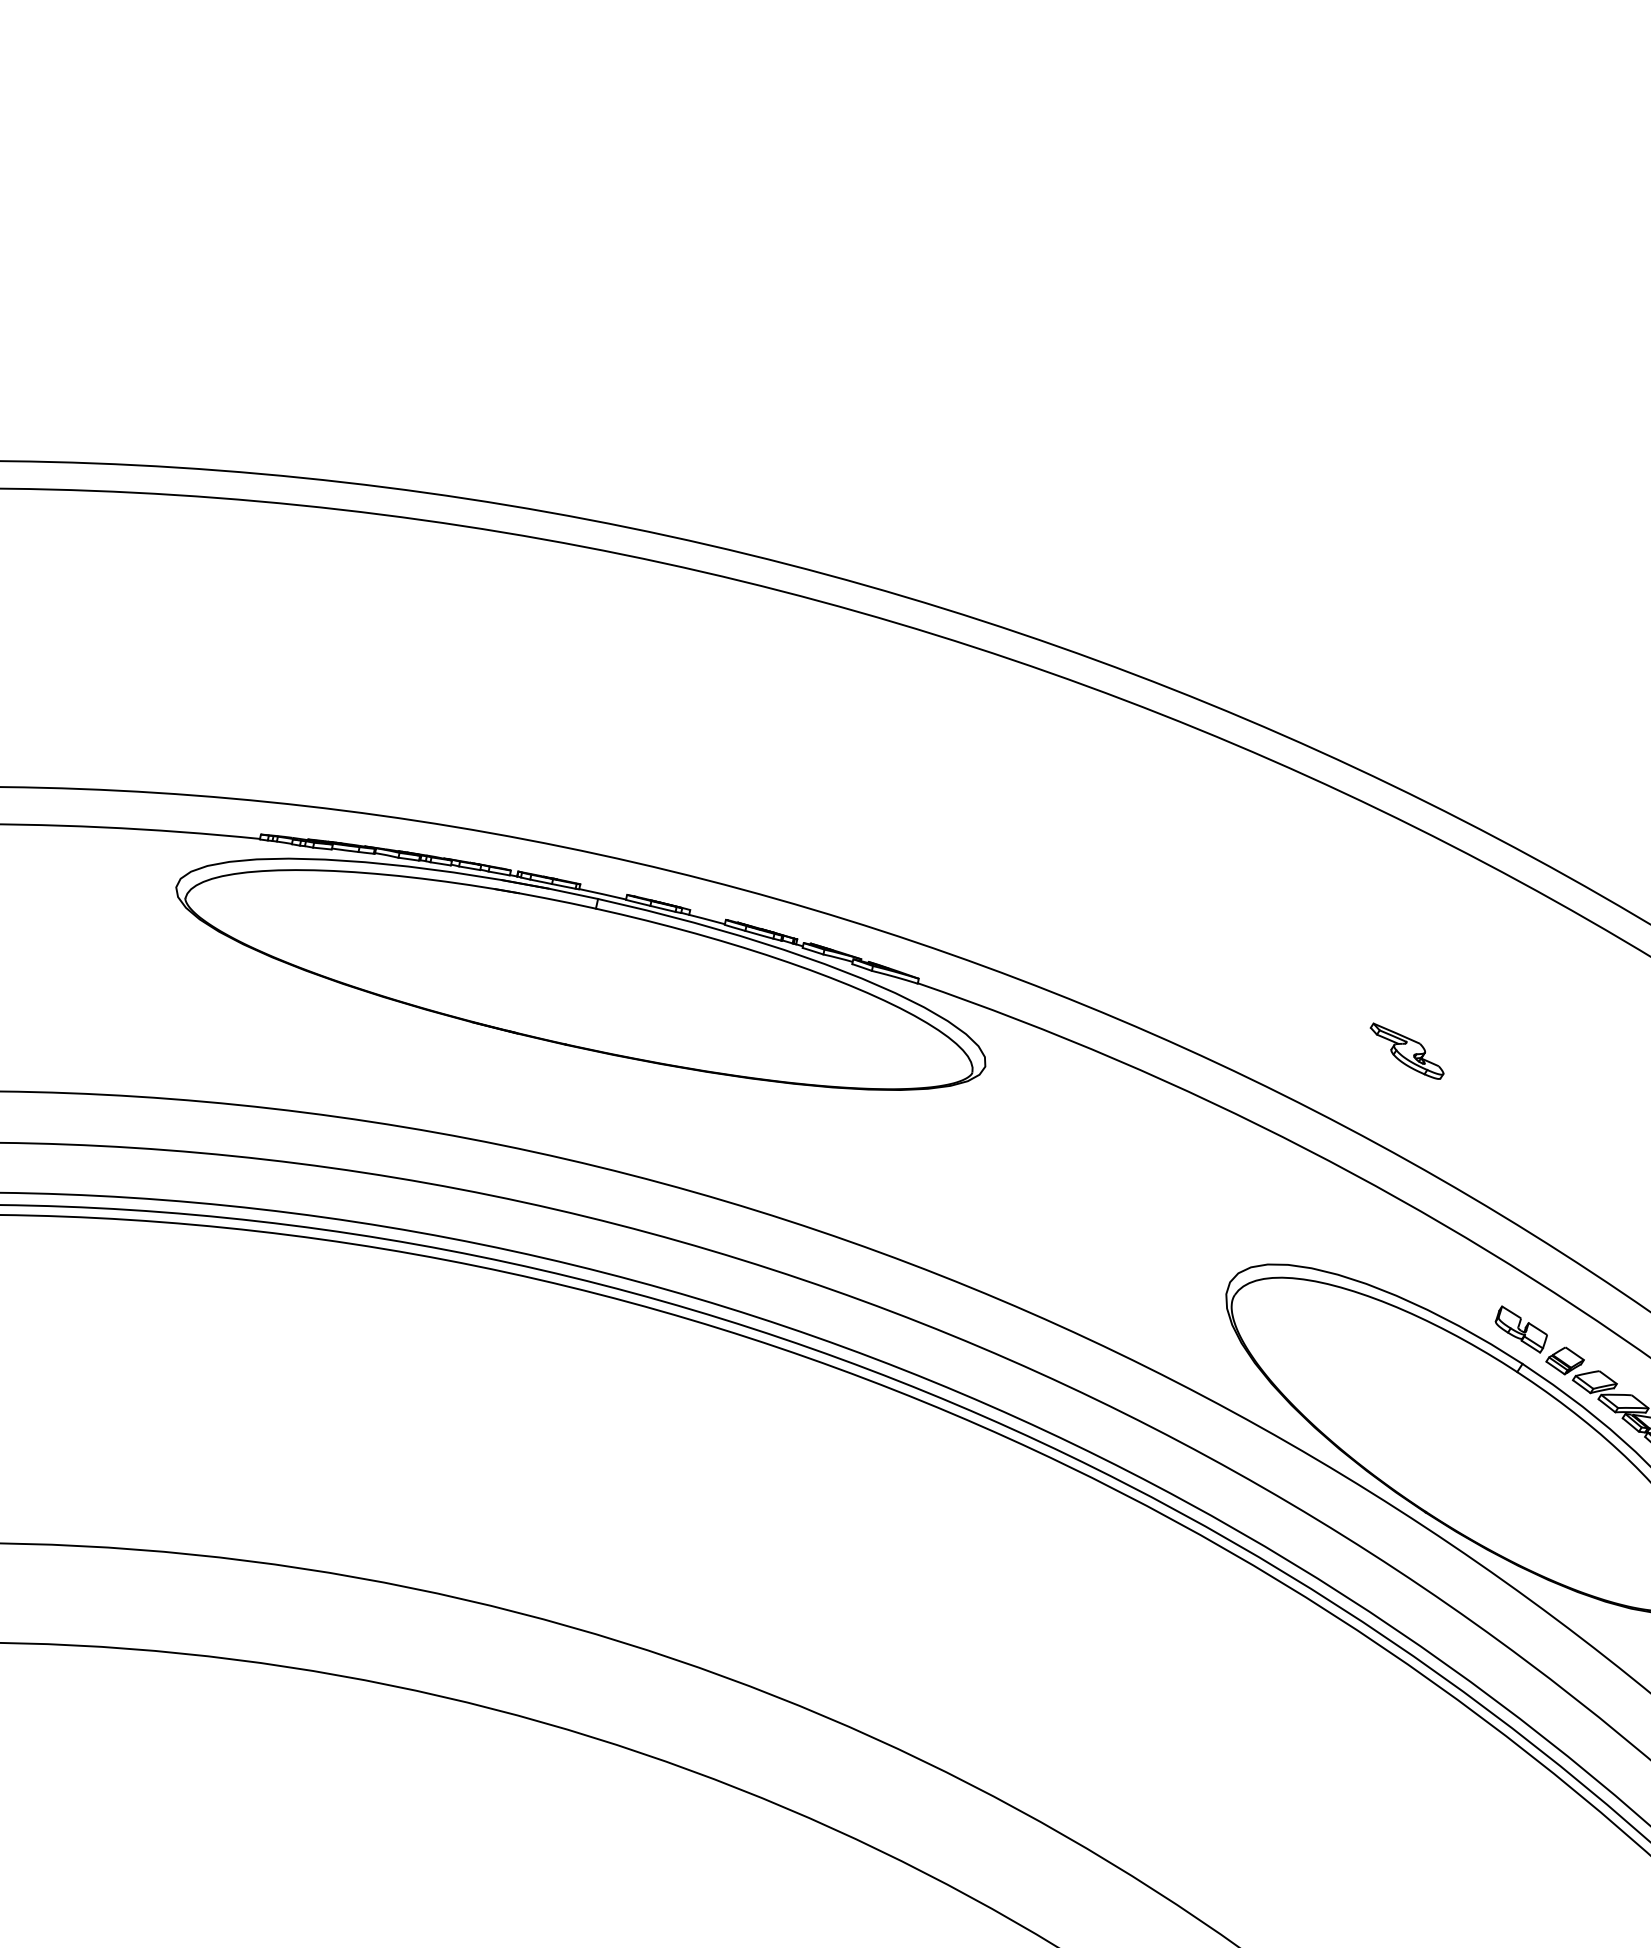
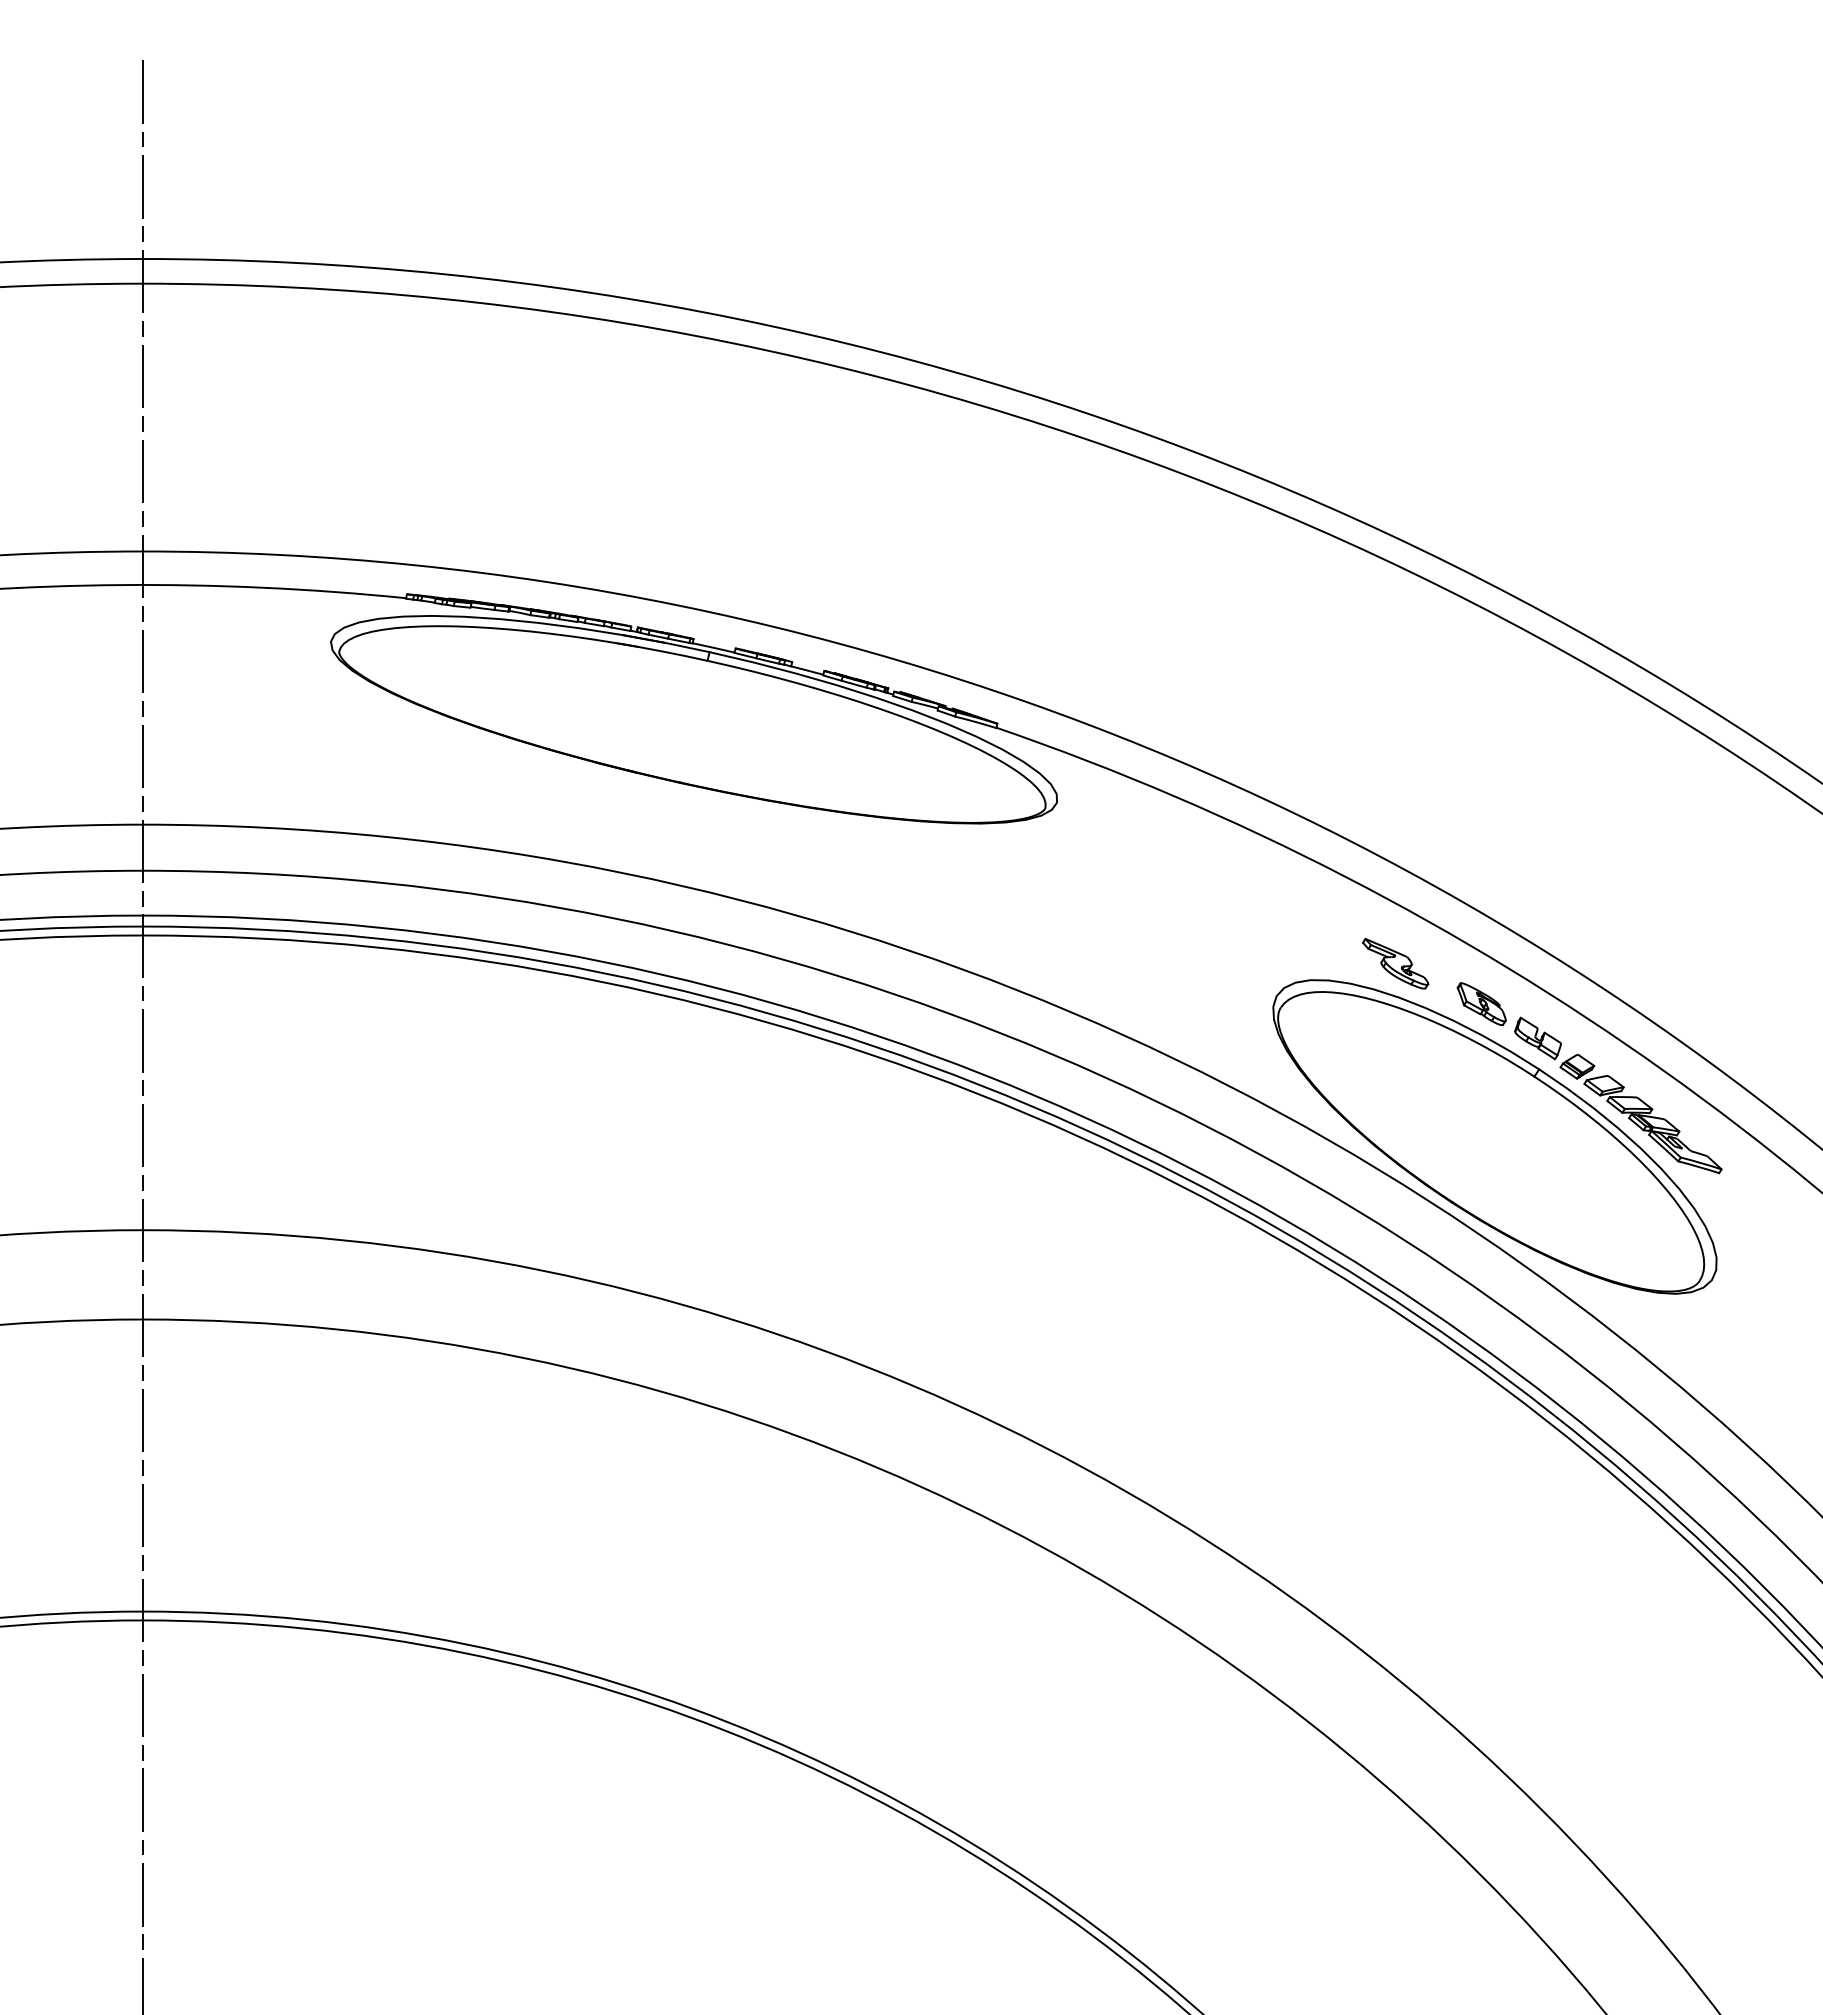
part: (1407, 1050) -> (1395, 963), moved
part: (1458, 1290) -> (1481, 1003), added

